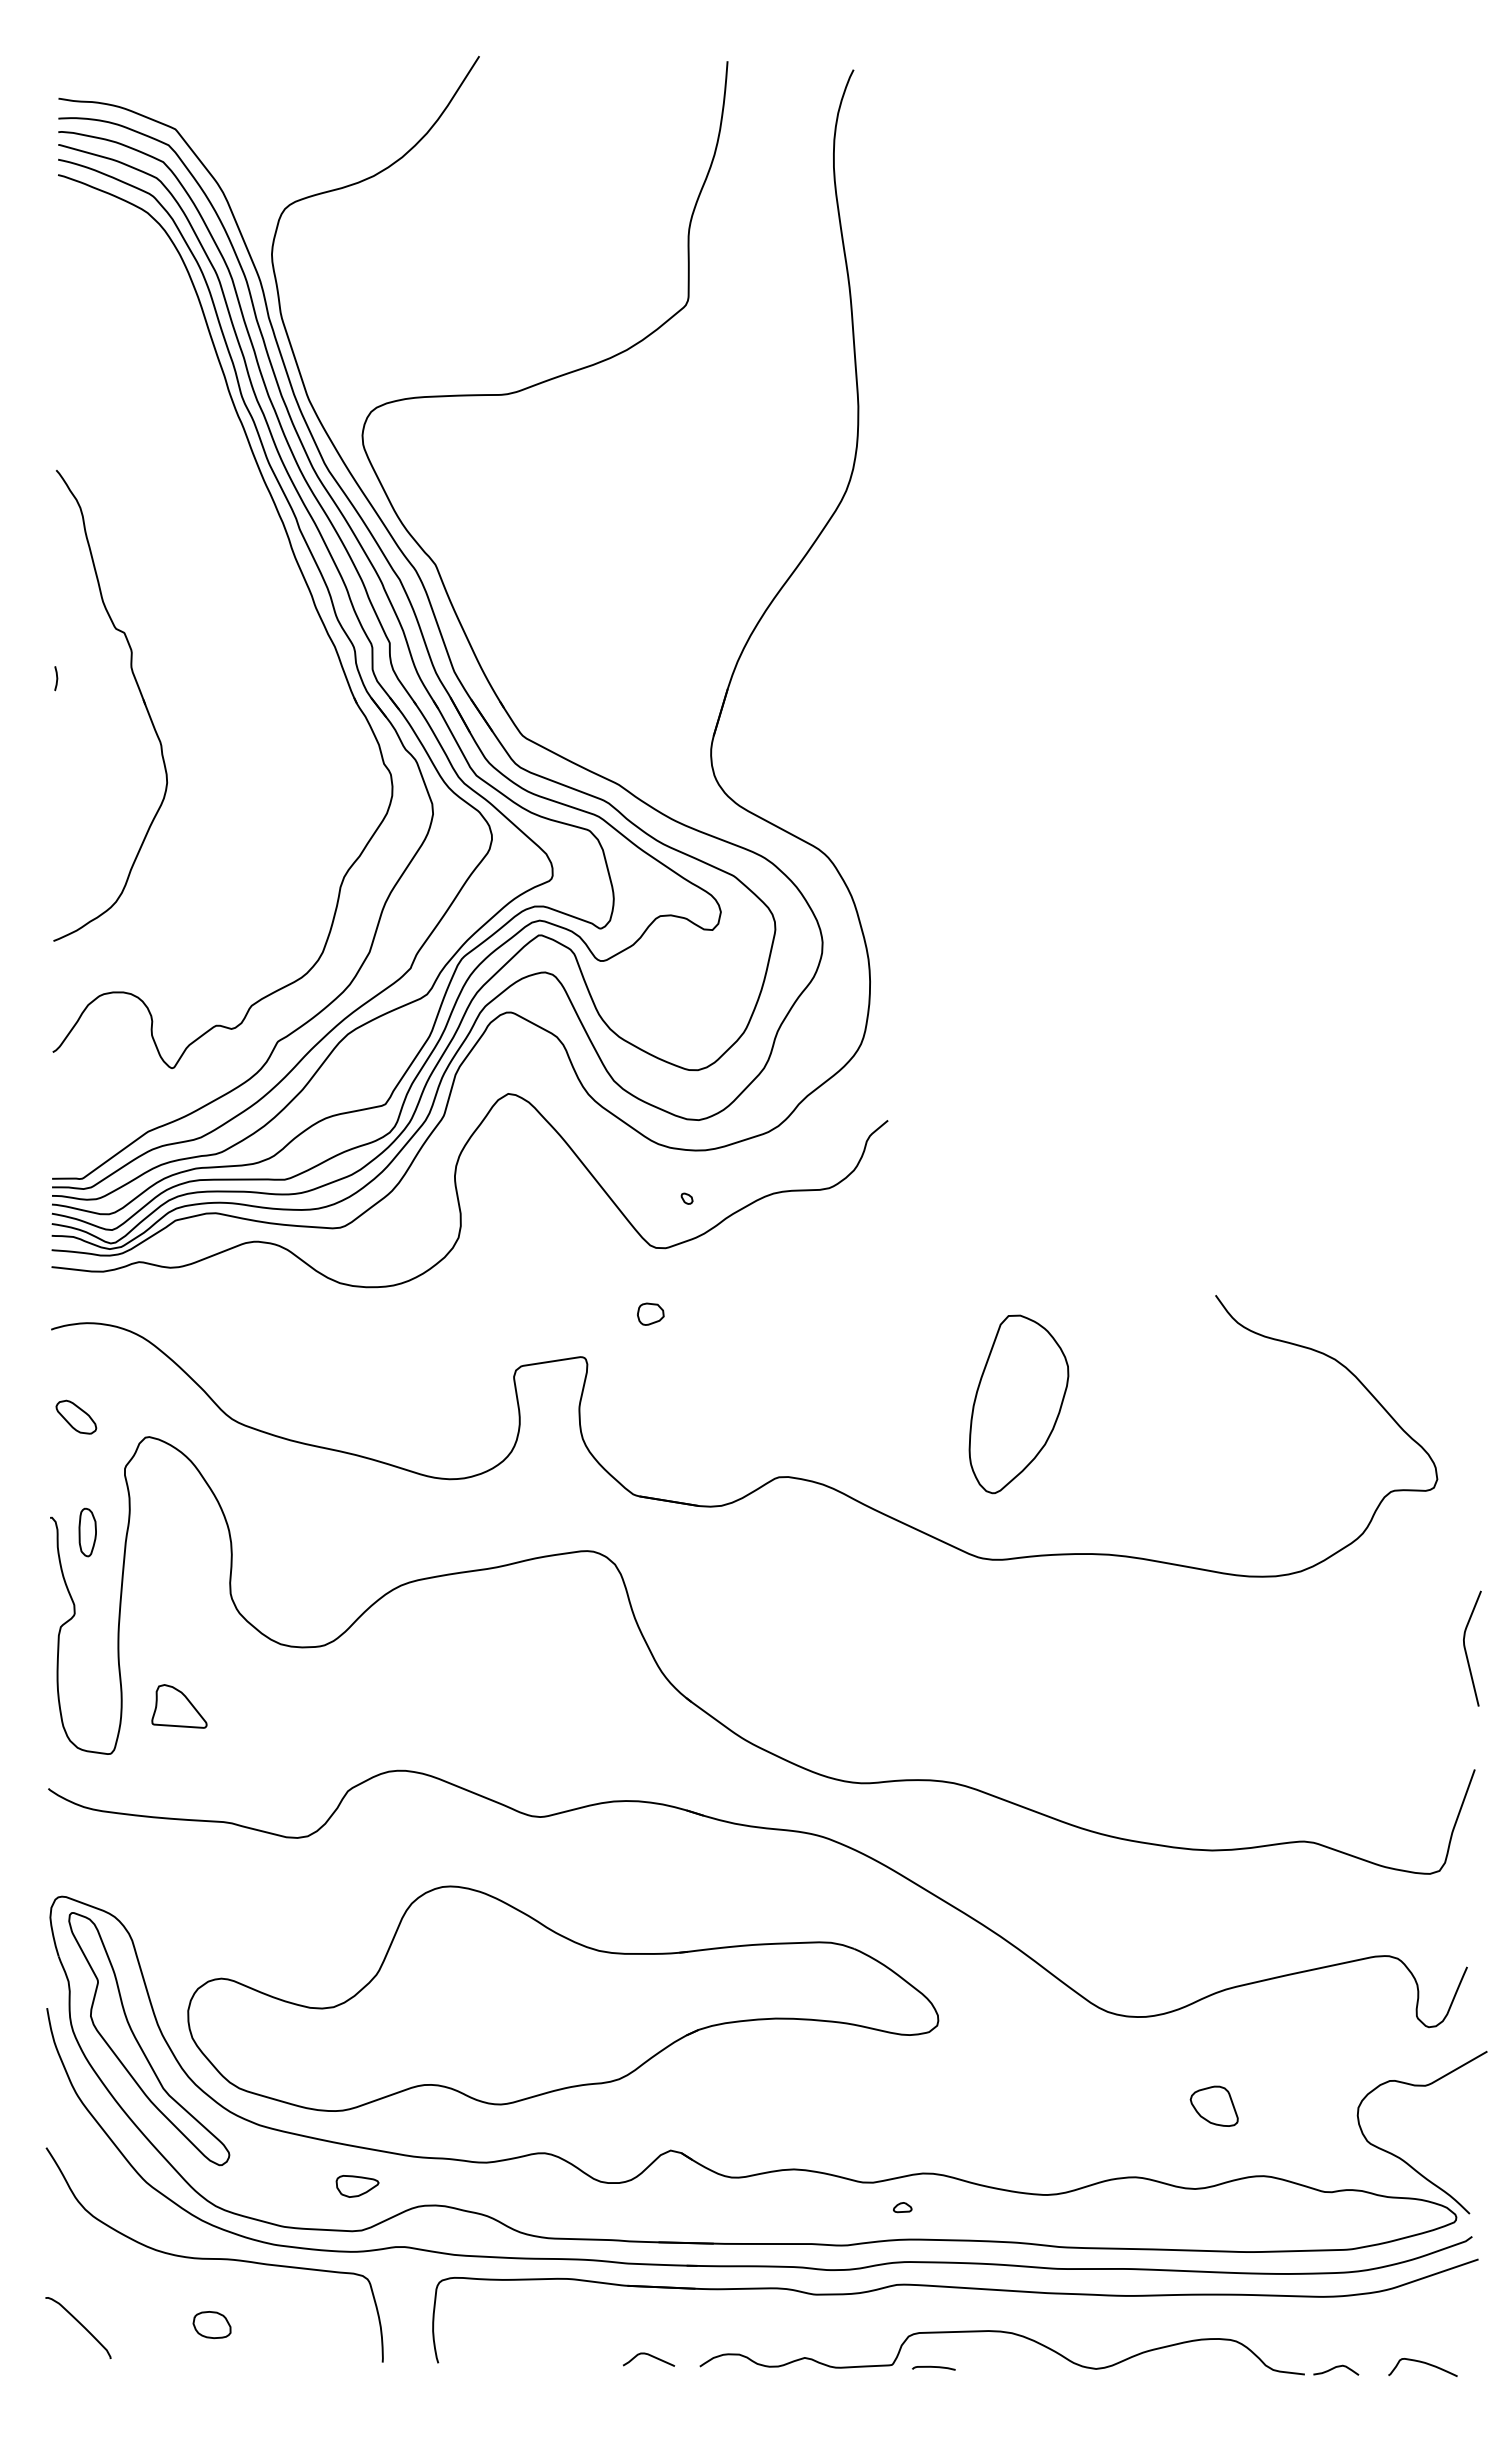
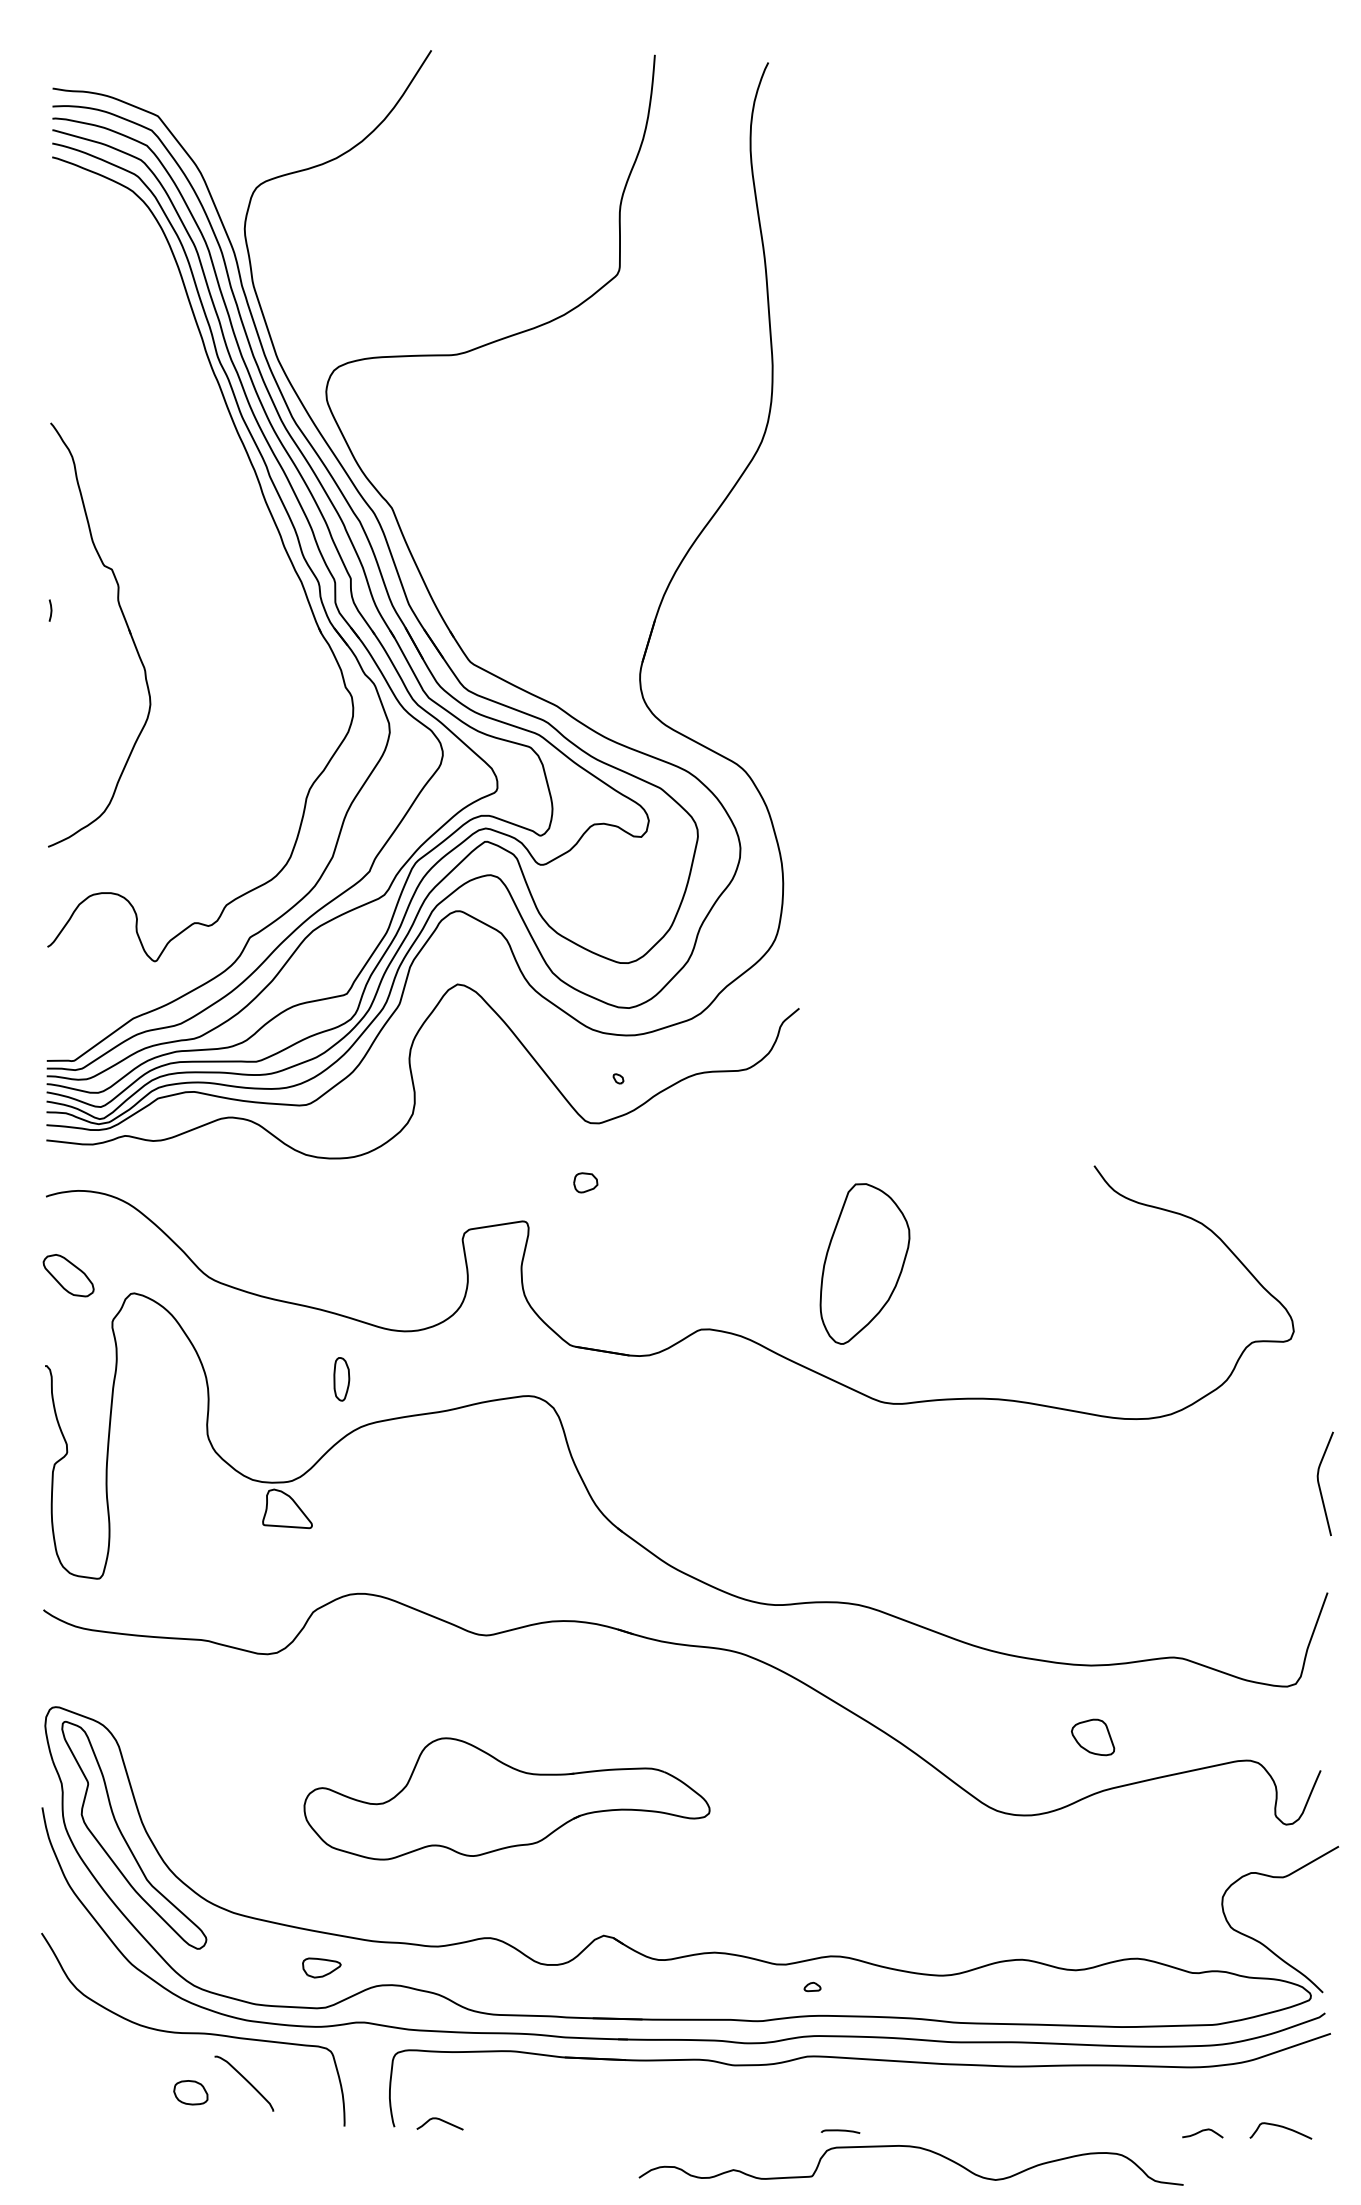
part: (1018, 1404) -> (864, 1264), moved
part: (76, 1416) -> (68, 1274), size x1.4
part: (87, 1532) -> (341, 1379), moved
part: (179, 1706) -> (287, 1508), moved
part: (563, 1998) -> (507, 1798), size x0.6
part: (1213, 2105) -> (1092, 1736), moved
curve: (80, 2325) -> (246, 2081), moved
curve: (1005, 2333) -> (914, 2148), moved
curve: (650, 2356) -> (441, 2121), moved

